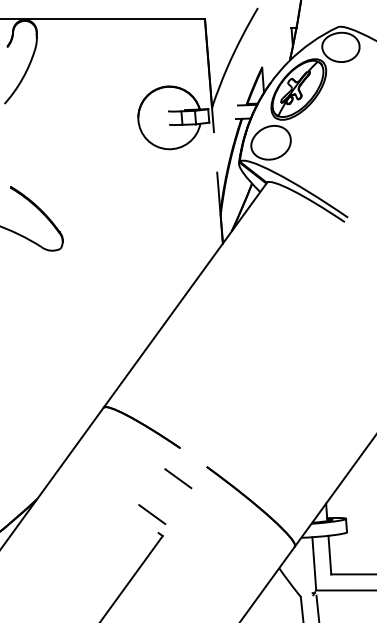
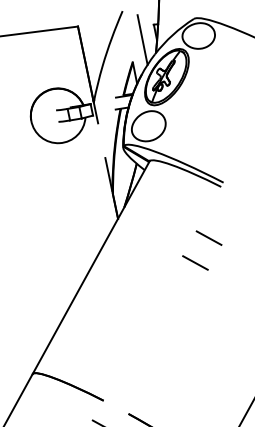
line: (276, 43) -> (142, 39), added
line: (323, 278) -> (208, 238), added
line: (304, 304) -> (195, 262), added

